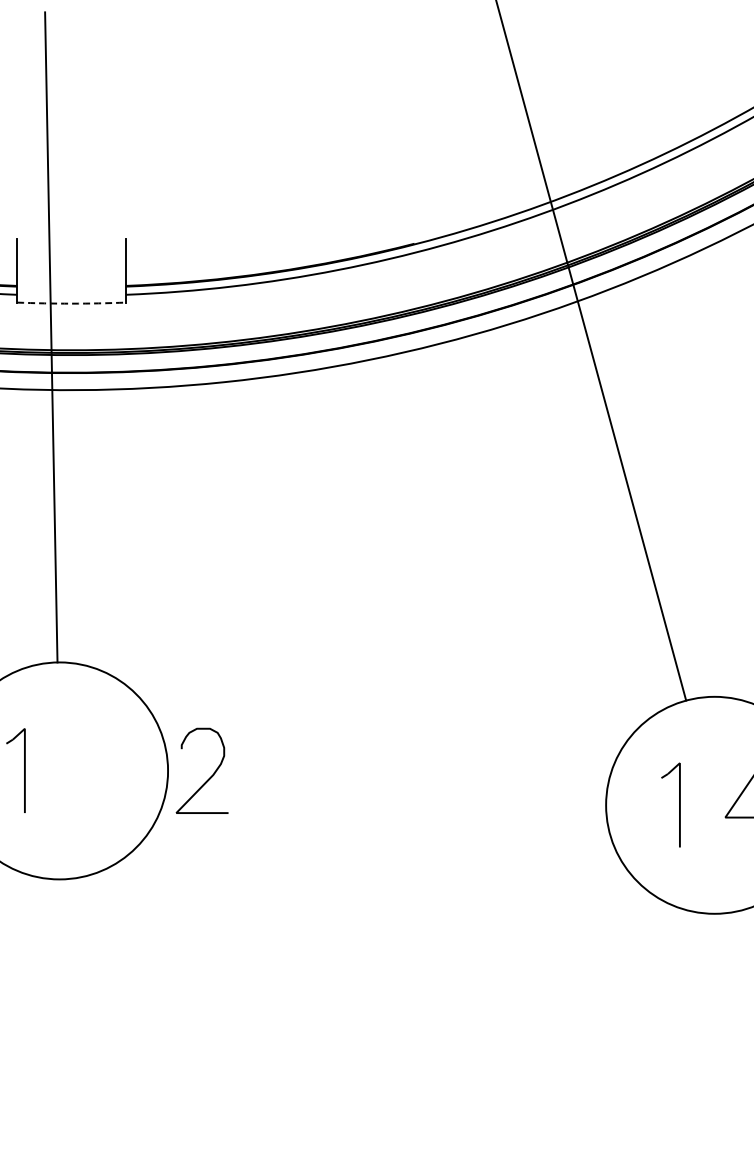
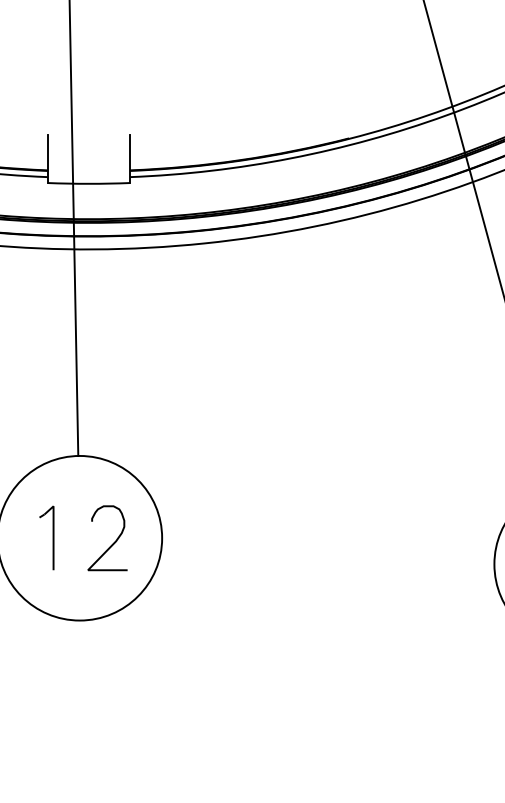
arc: (71, 303) -> (88, 183), dashed -> solid
curve: (209, 777) -> (113, 543), moved

